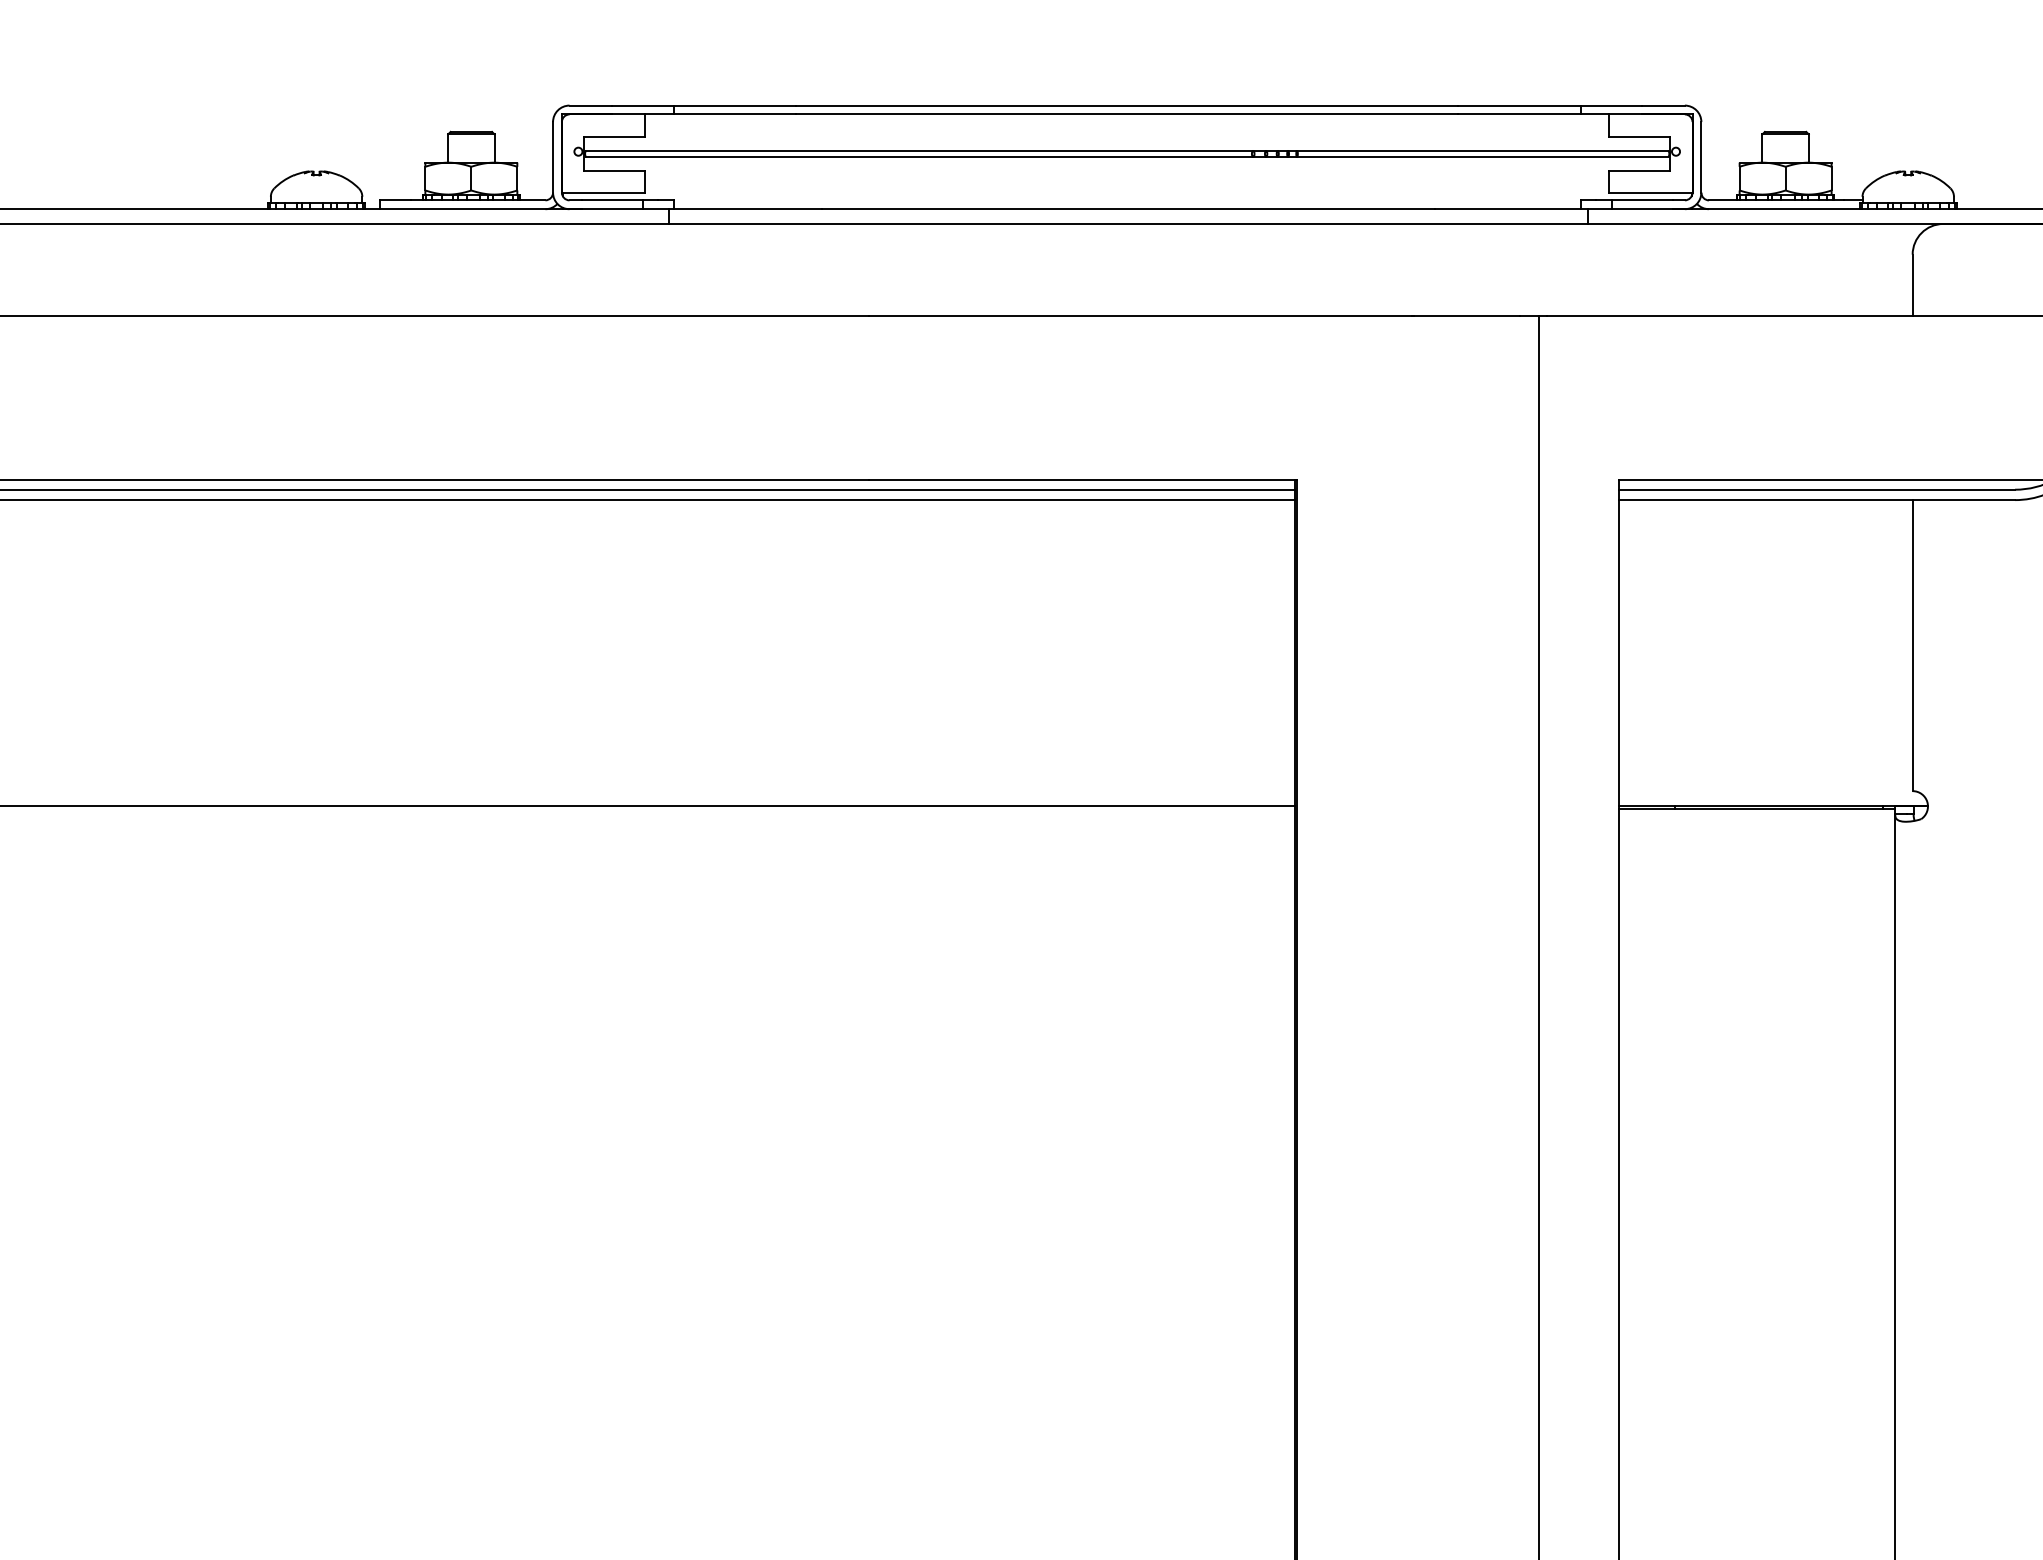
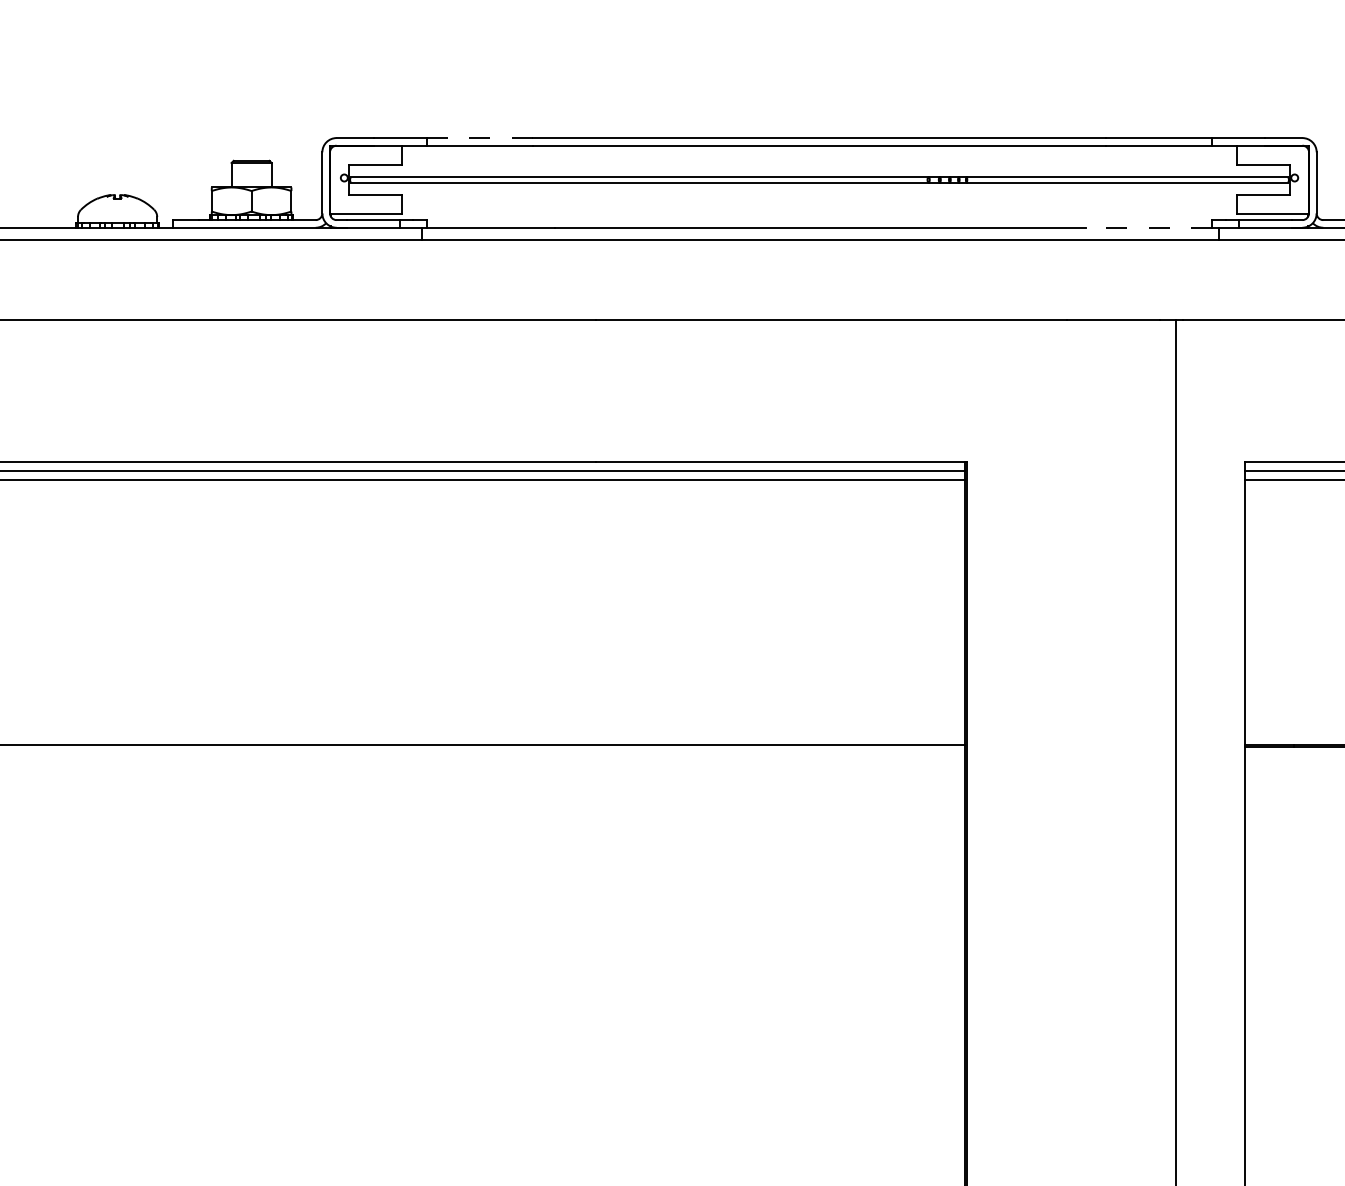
line: (734, 105) -> (479, 137), solid -> dashed
line: (1508, 209) -> (1149, 228), solid -> dashed

